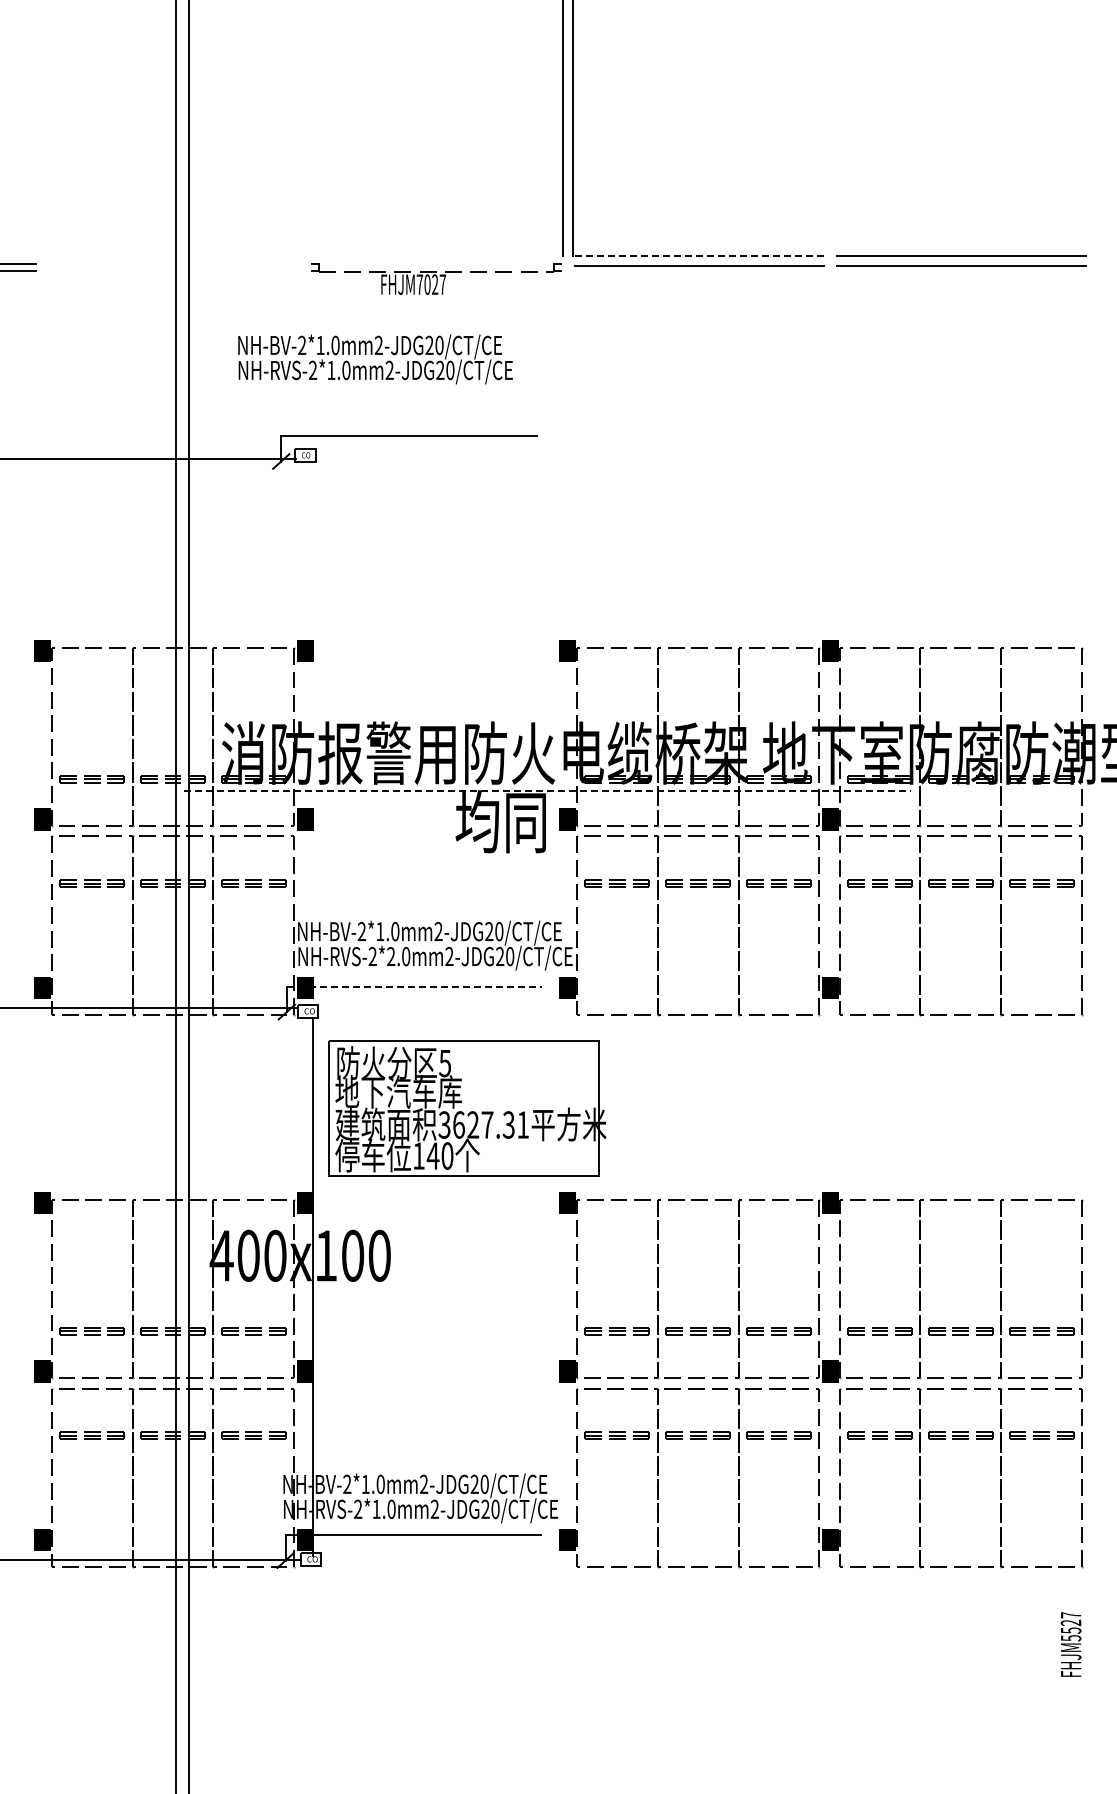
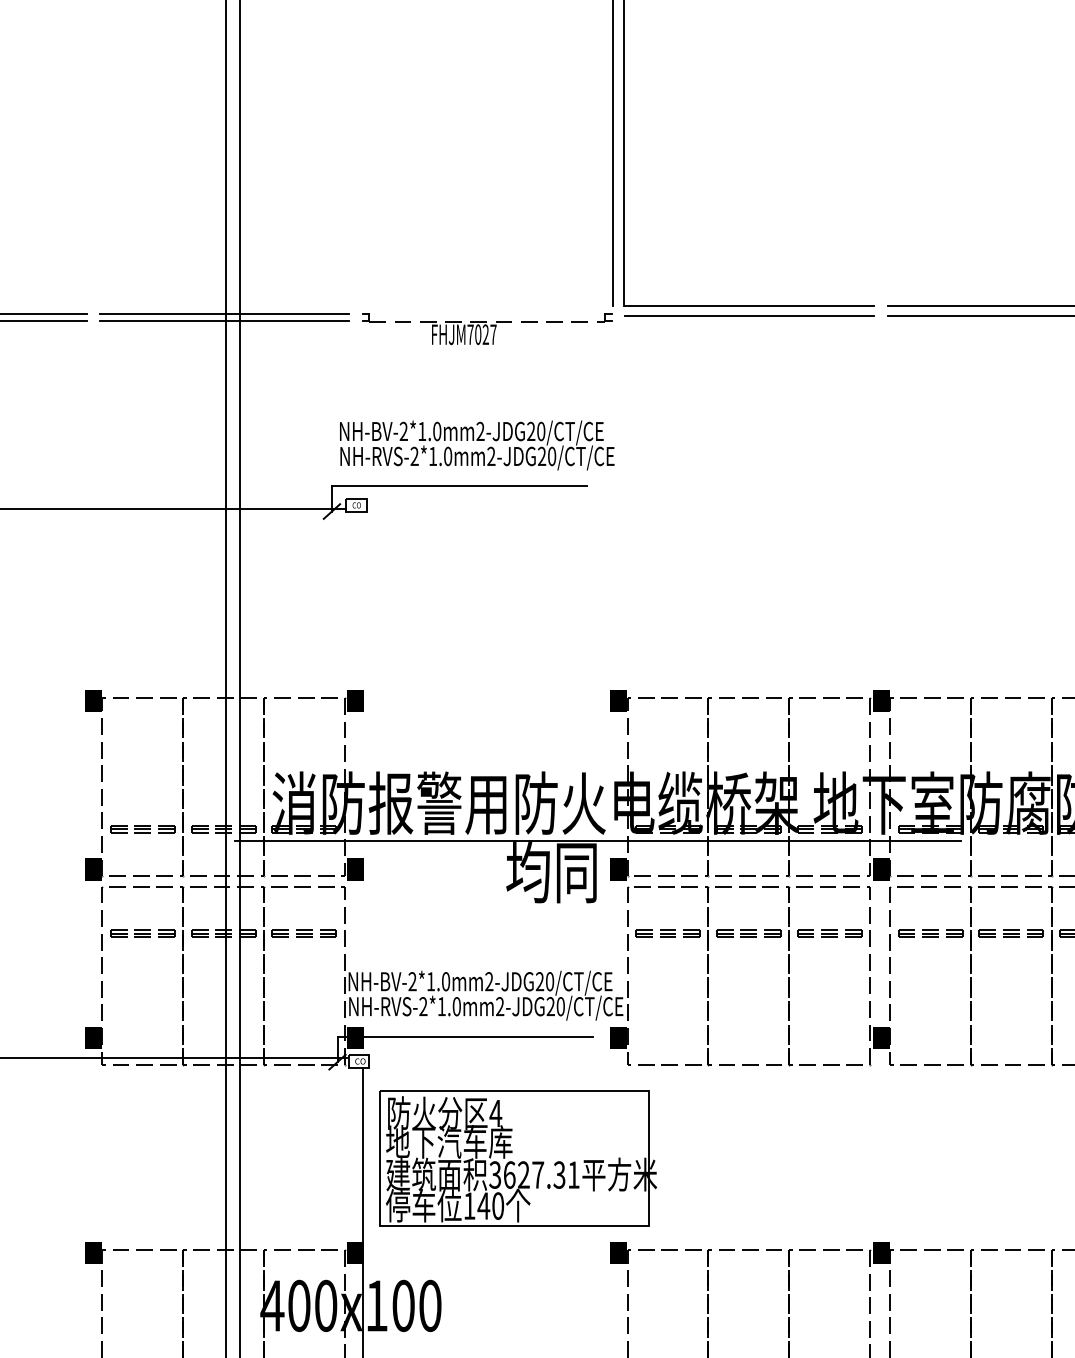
line: (699, 255) -> (750, 305), dashed -> solid
line: (173, 264) -> (224, 314), added
line: (173, 270) -> (224, 320), added
text: (375, 359) -> (477, 445), moved
line: (547, 791) -> (598, 841), dashed -> solid
text: (391, 955) -> (442, 1005), NH-RVS-2*2.0mm2-JDG20/CT/CE -> NH-RVS-2*1.0mm2-JDG20/CT/CE
line: (414, 986) -> (465, 1036), dashed -> solid
text: (444, 1063) -> (495, 1113), 5 -> 4

